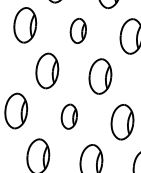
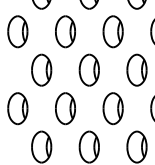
part: (78, 30) -> (65, 31), size x1.43
part: (69, 116) -> (65, 108), size x1.43

